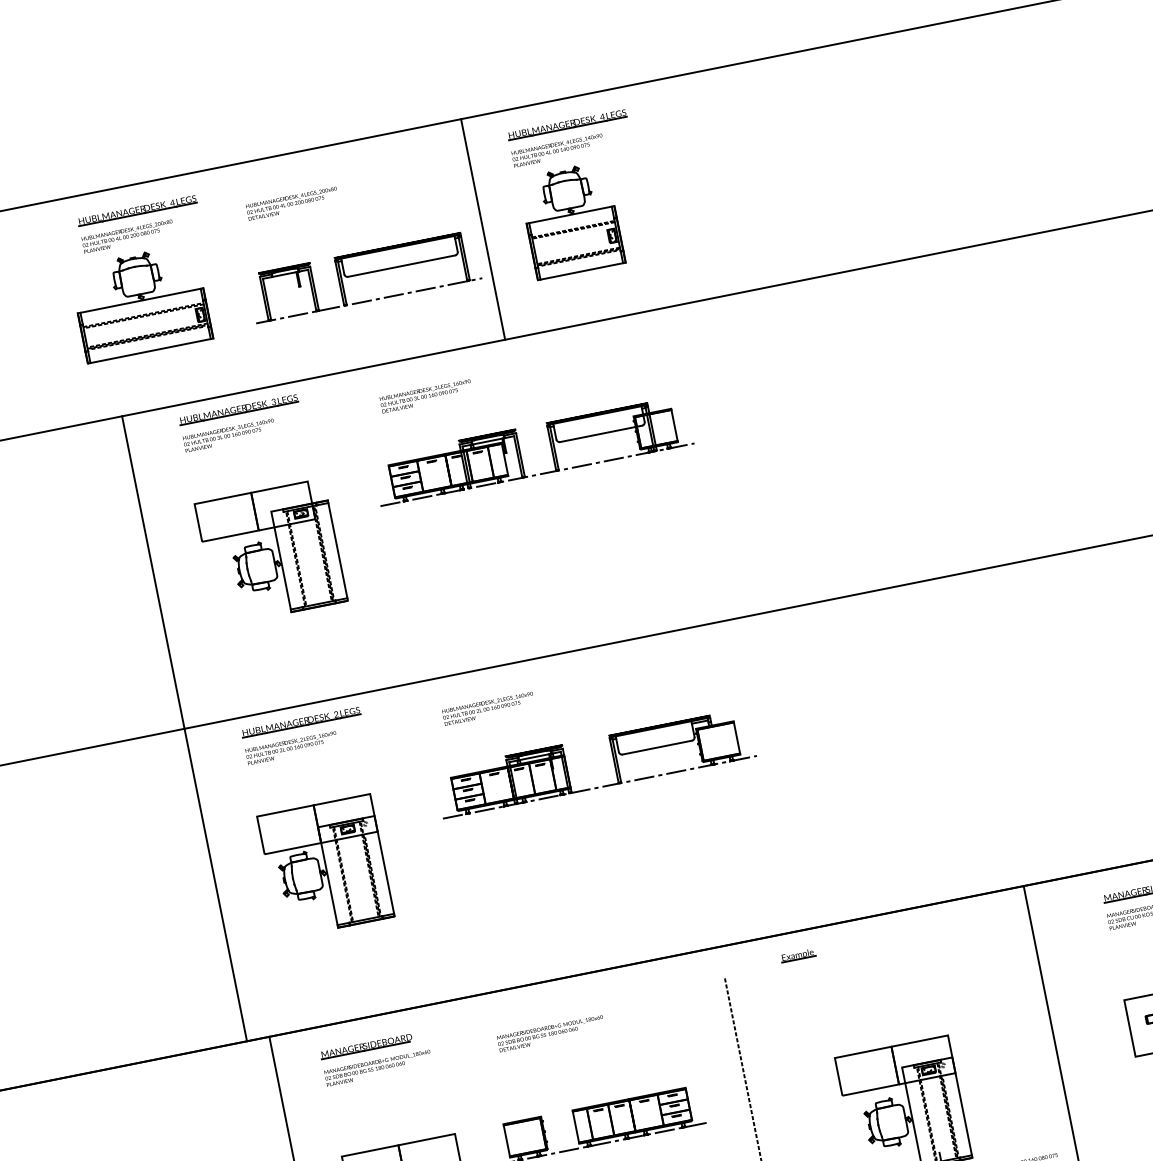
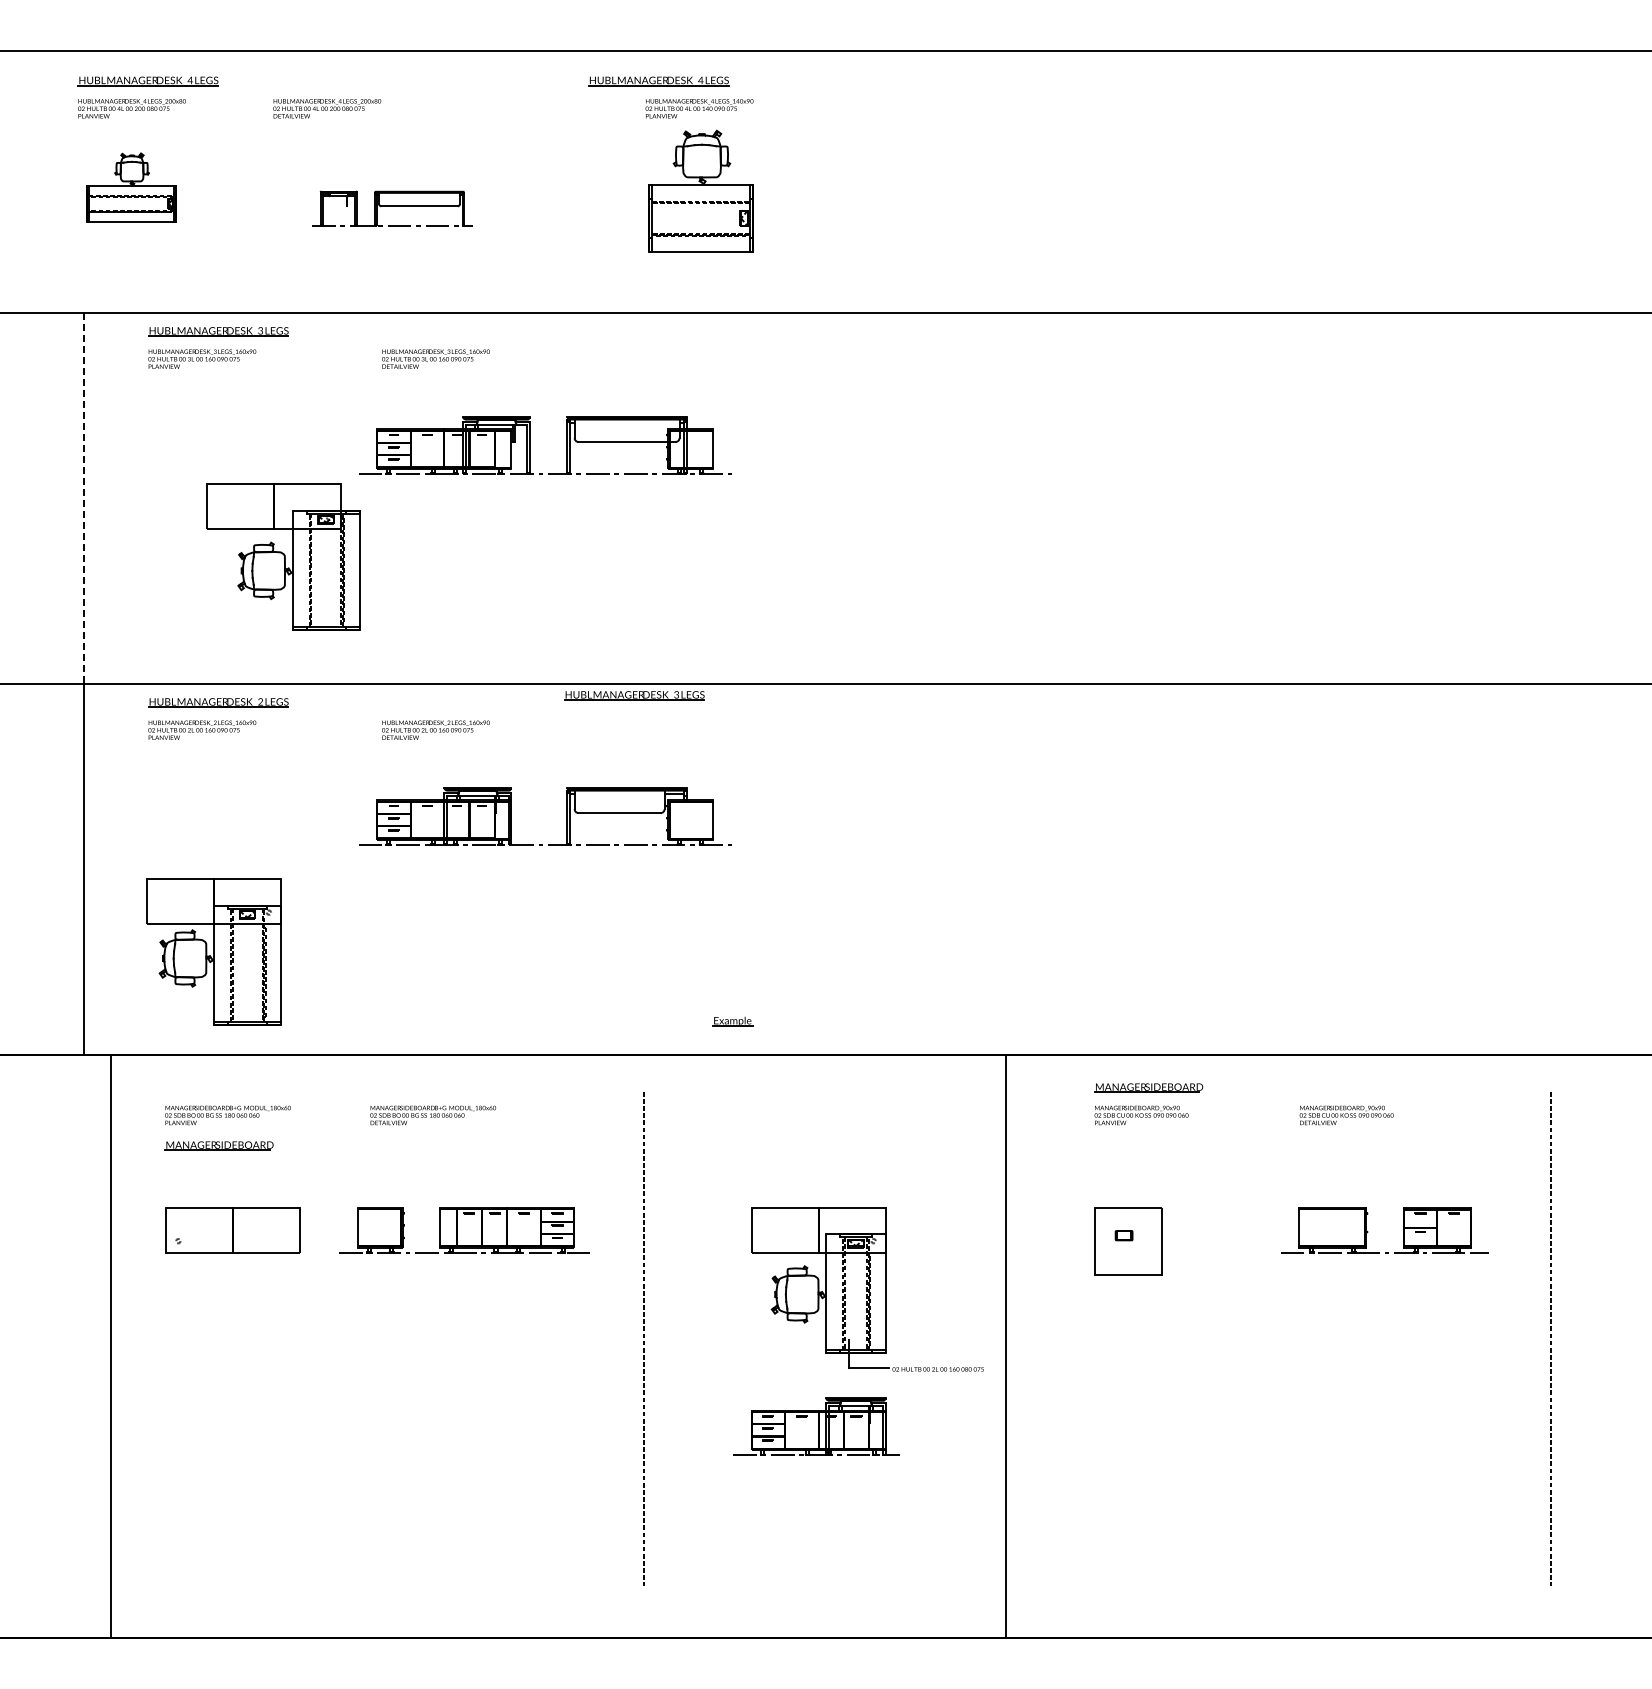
text: (558, 150) -> (699, 108), moved
part: (570, 219) -> (700, 190), moved
line: (482, 229) -> (538, 181), removed
part: (364, 276) -> (392, 208), size x0.6
part: (140, 302) -> (131, 187), size x0.6
part: (271, 551) -> (283, 556), moved
line: (153, 572) -> (84, 498), solid -> dashed
part: (650, 646) -> (634, 695), added
part: (325, 866) -> (213, 951), moved
part: (797, 955) -> (732, 1021), moved
part: (365, 1046) -> (218, 1145), moved

